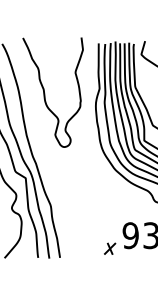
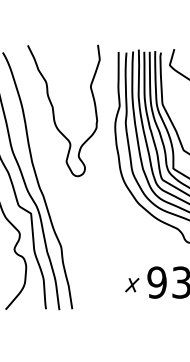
part: (110, 248) -> (132, 284), moved

